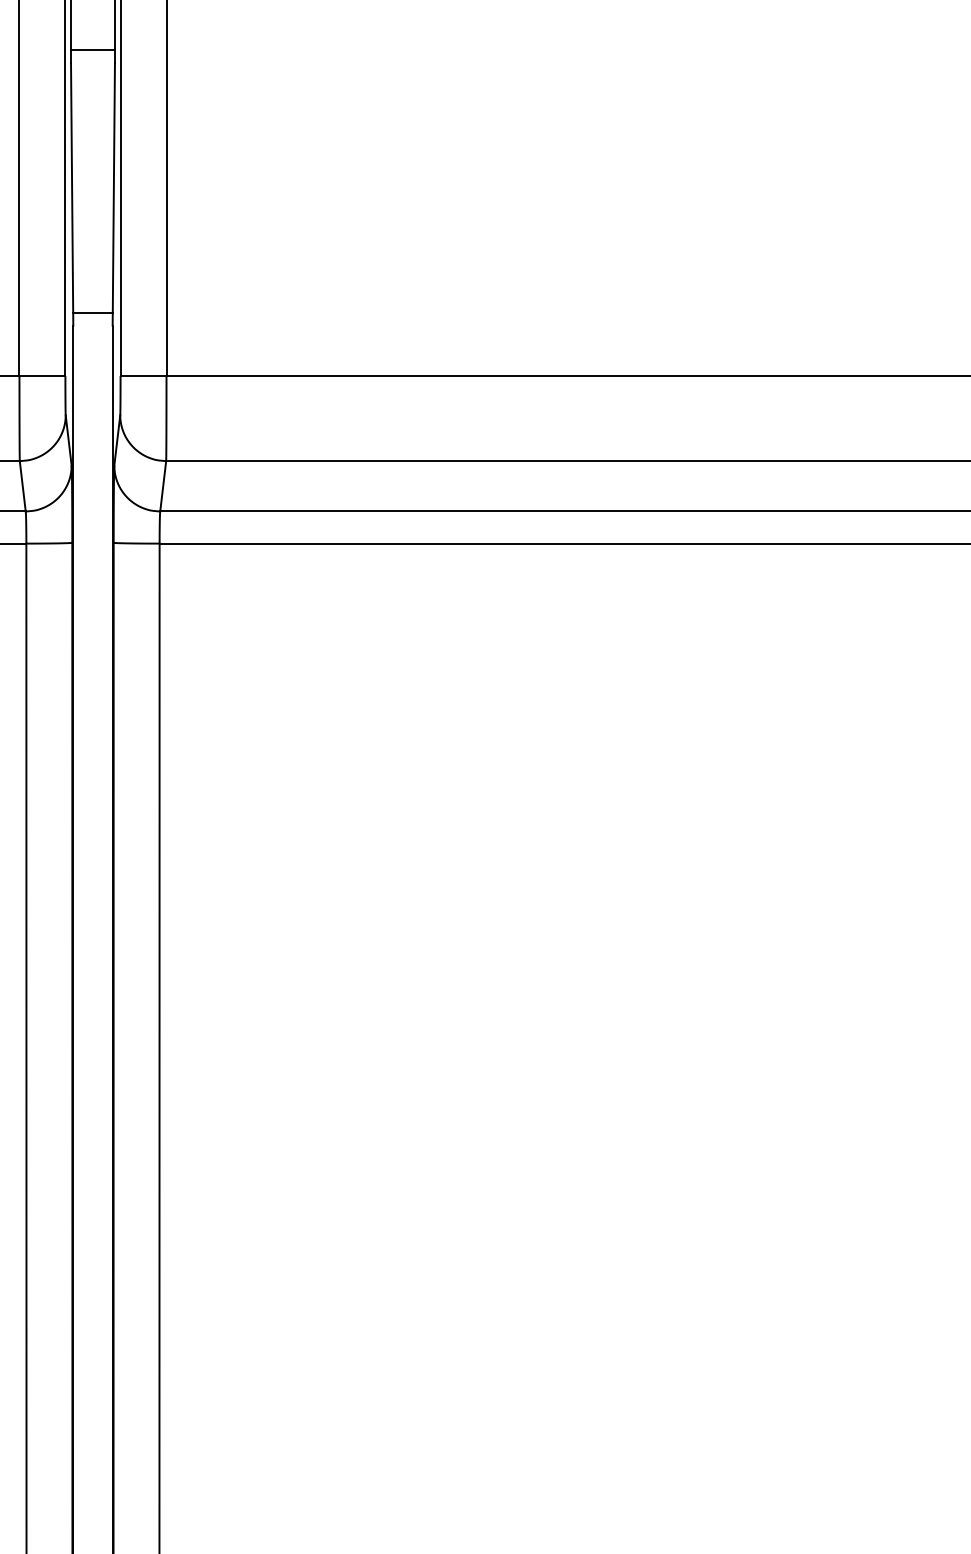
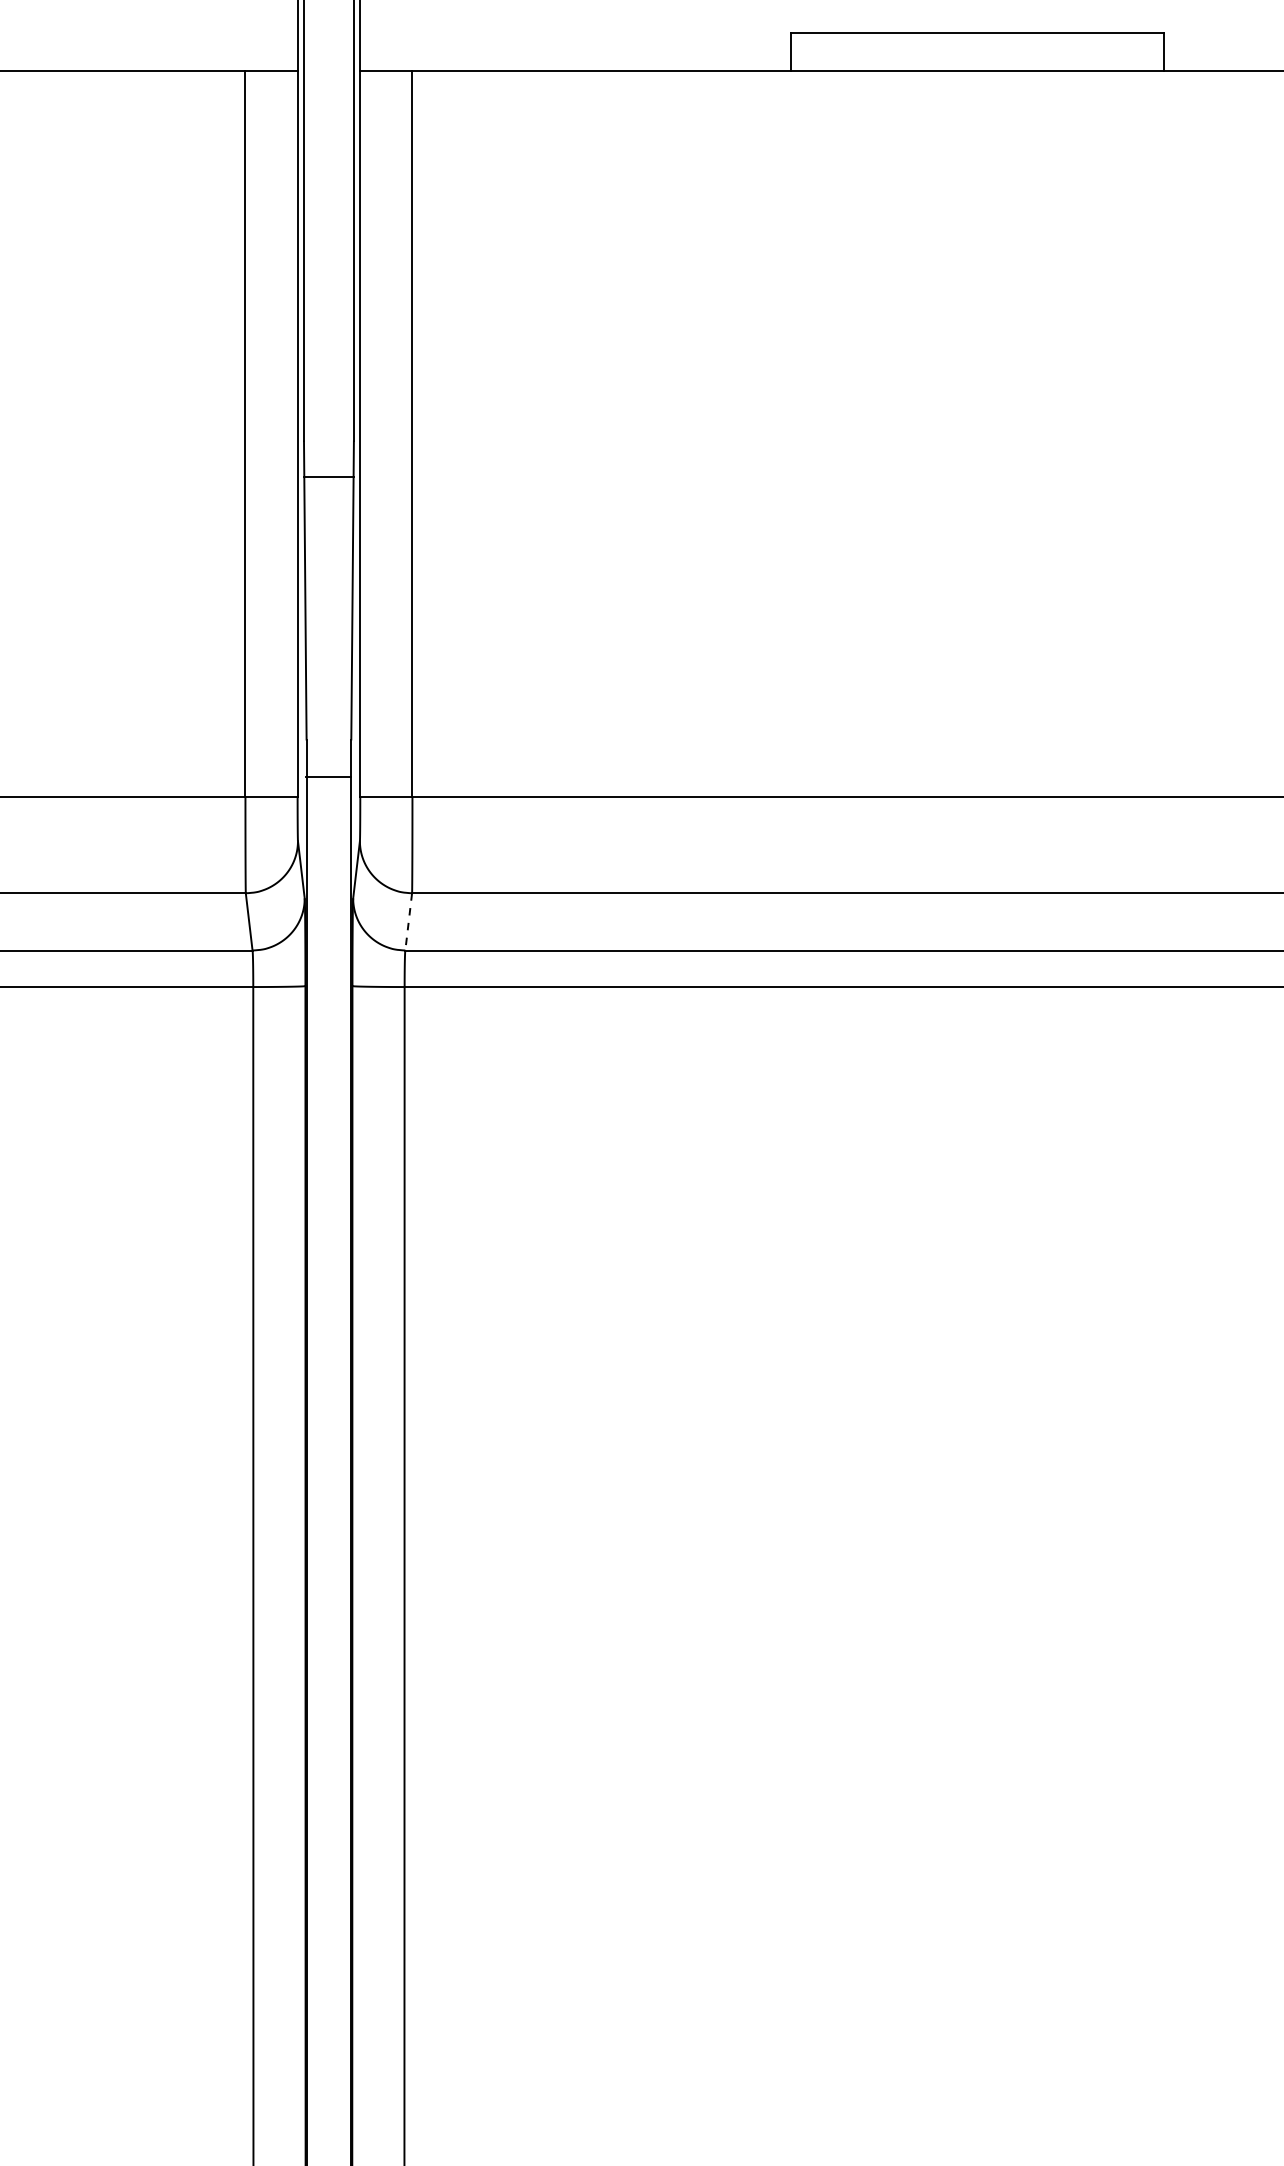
line: (92, 50) -> (328, 476), moved
line: (92, 312) -> (328, 776), moved
line: (163, 485) -> (408, 921), solid -> dashed

